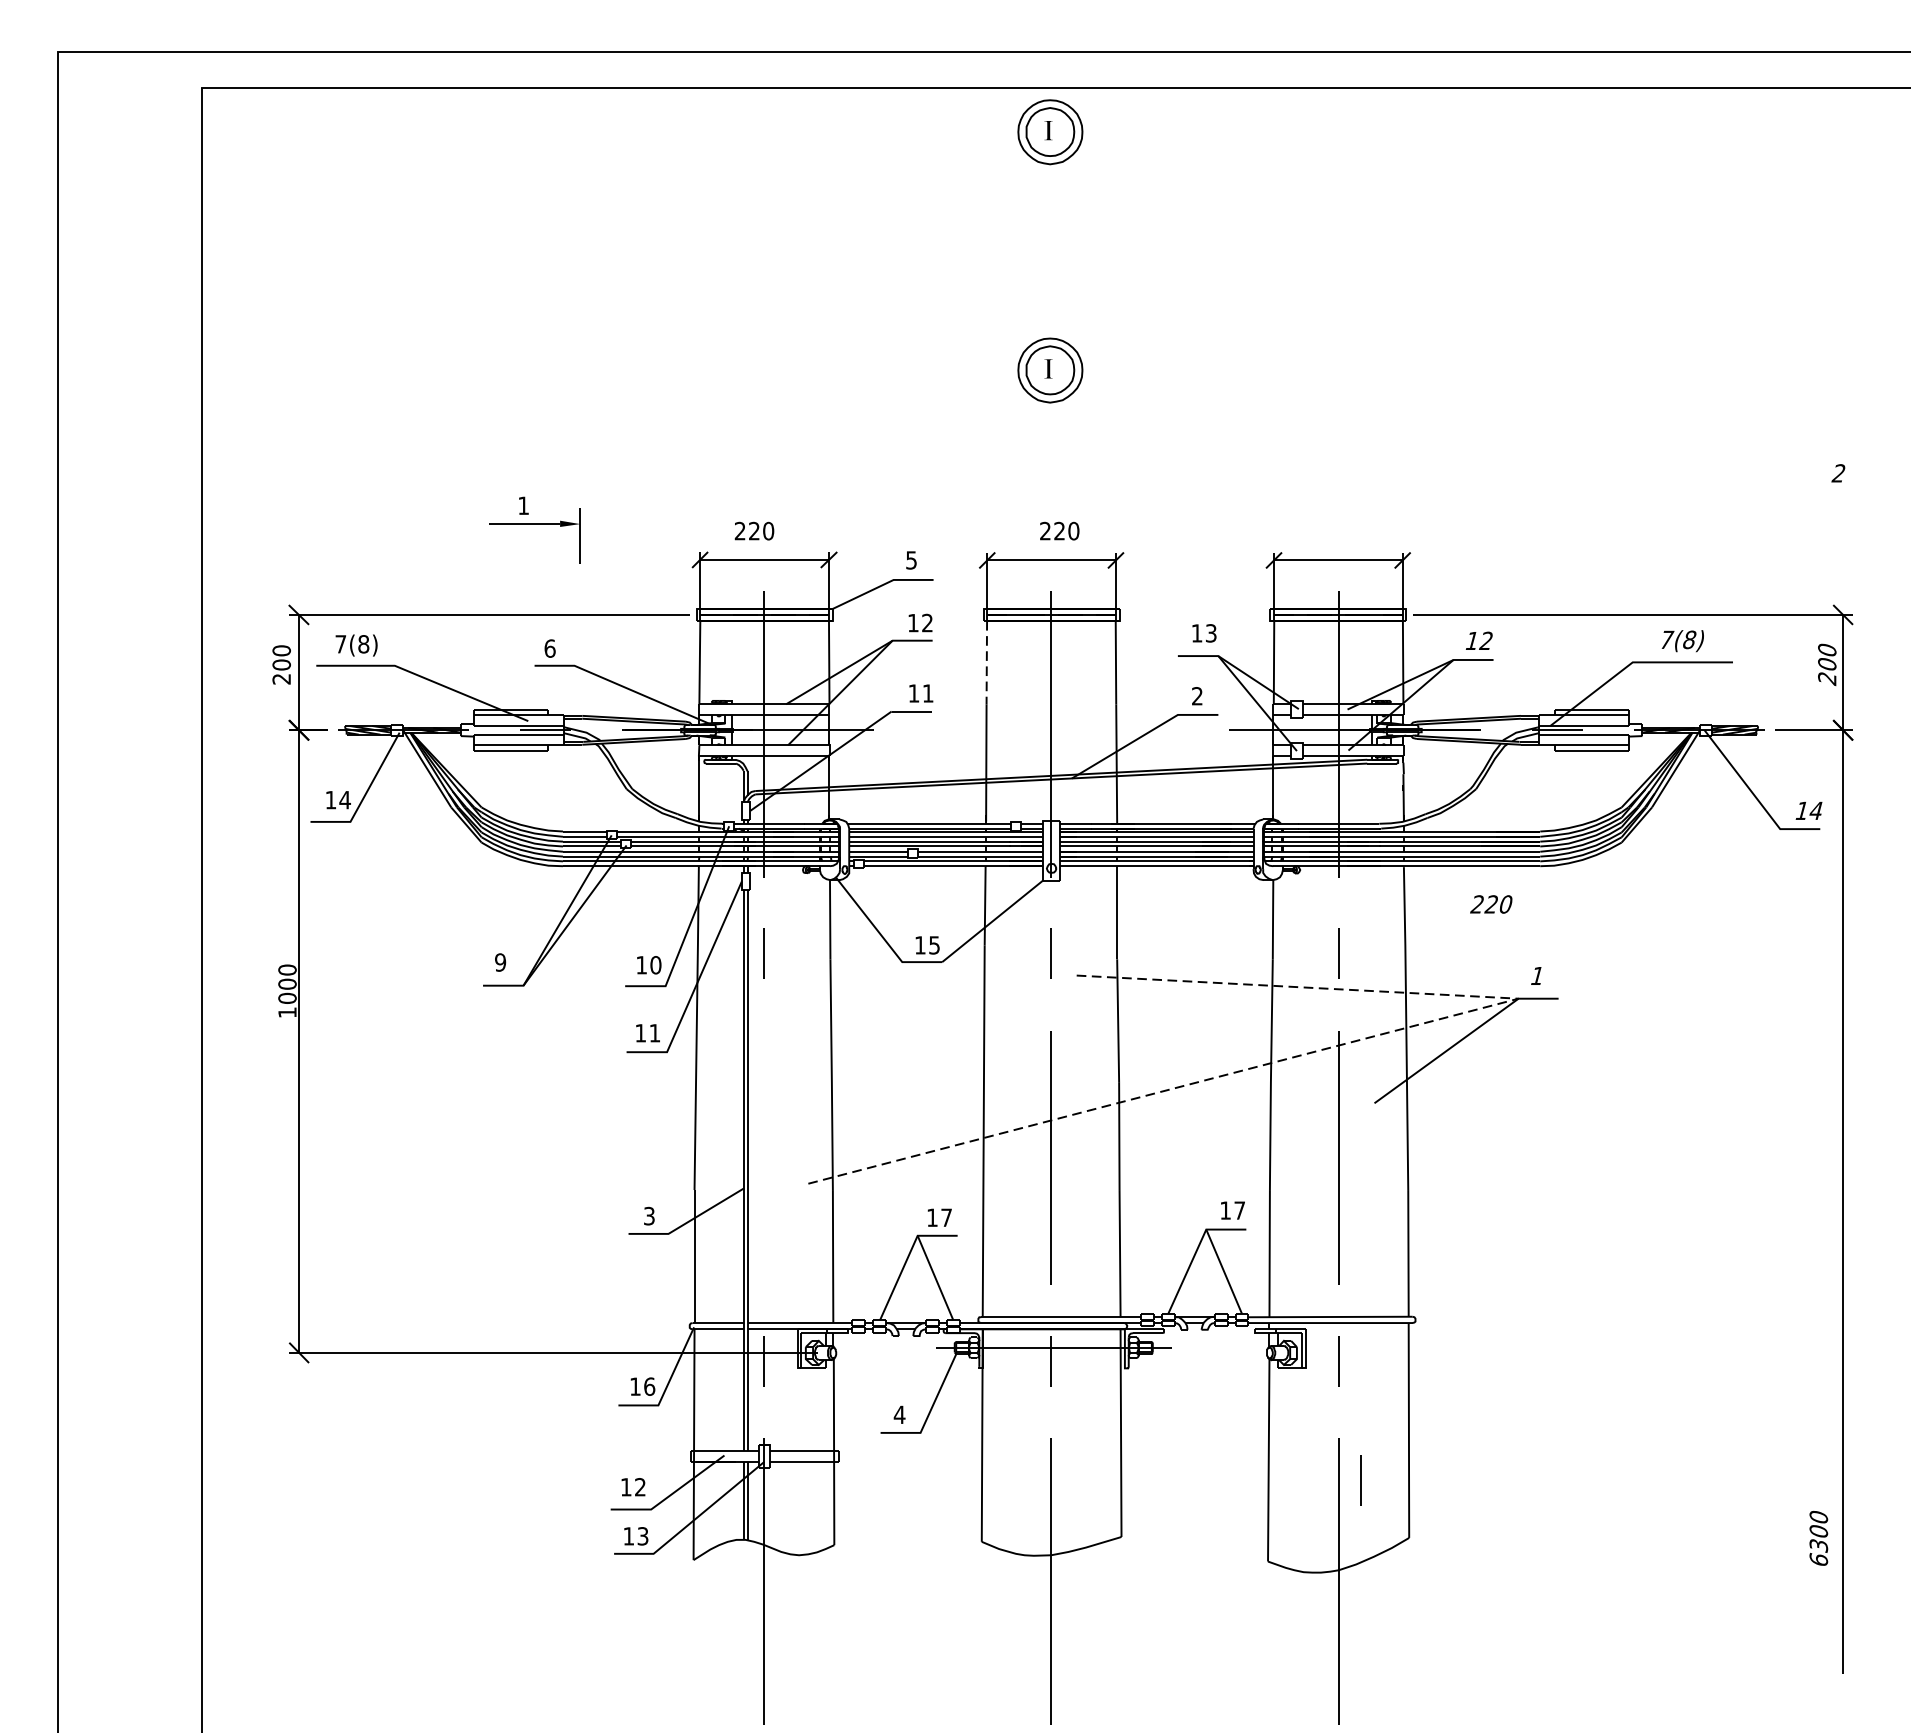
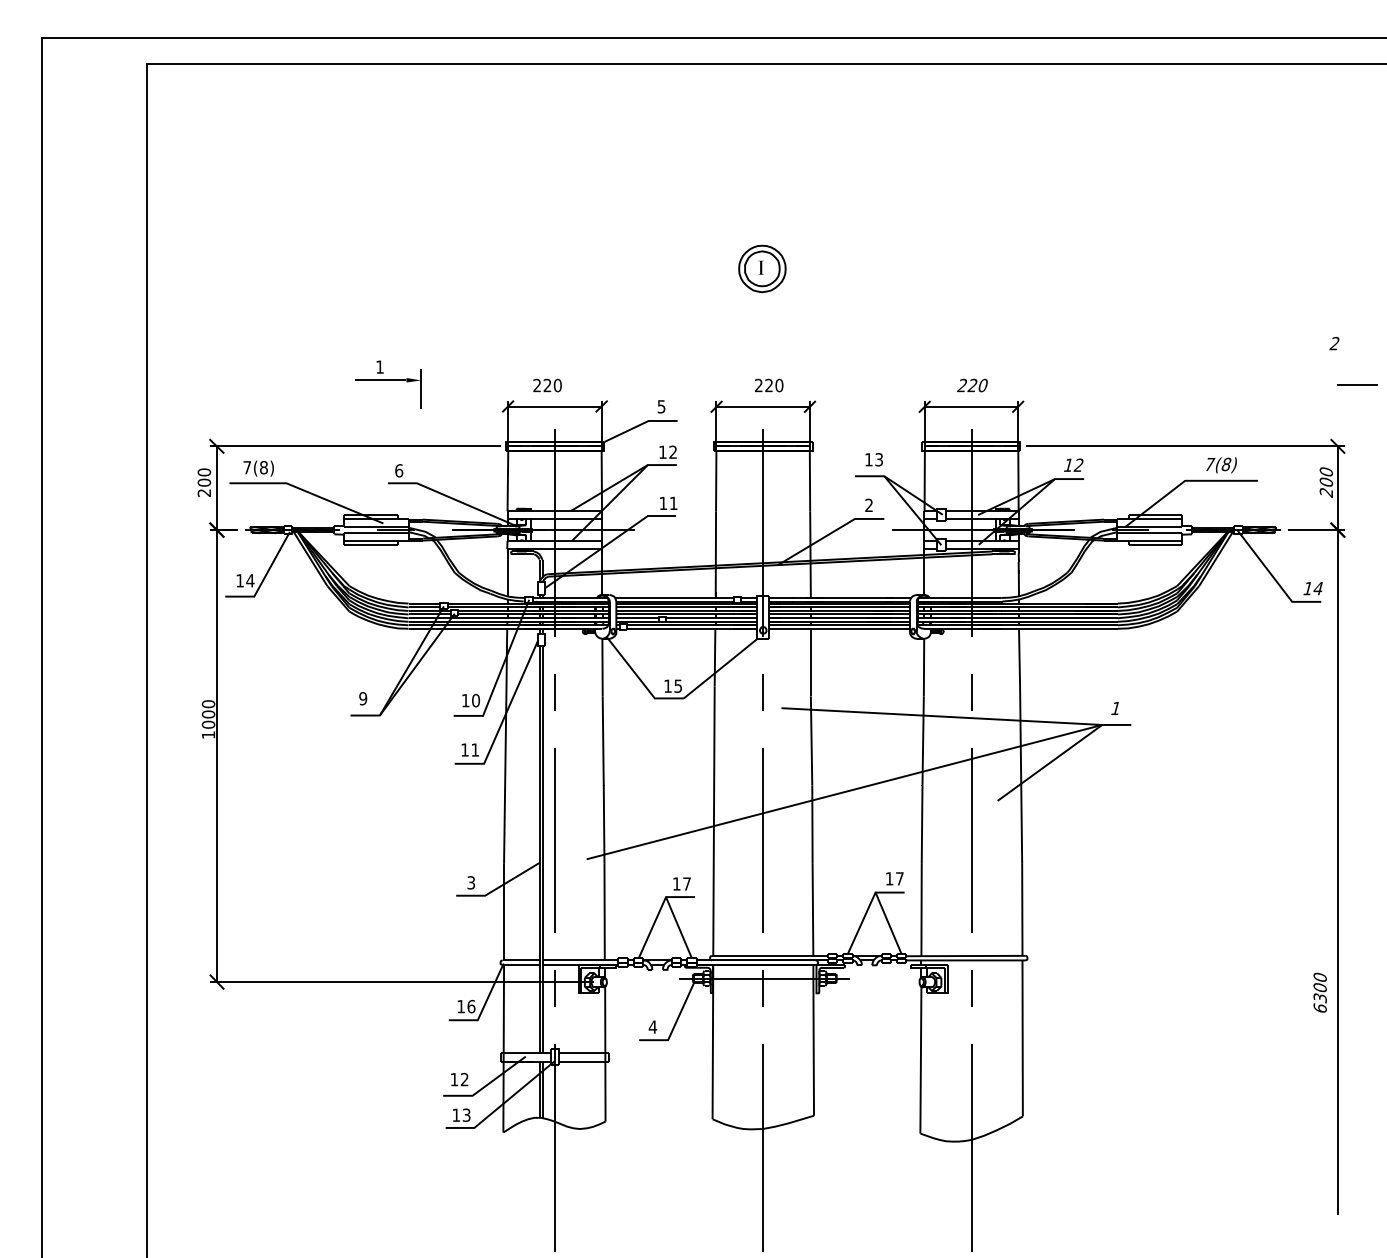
part: (1050, 131) -> (762, 95), removed
line: (1870, 529) -> (1357, 384), added
line: (987, 663) -> (716, 481), dashed -> solid
text: (1491, 904) -> (972, 385), moved
line: (1378, 1035) -> (1000, 751), dashed -> solid
line: (764, 1157) -> (554, 840), added
line: (1360, 1480) -> (987, 1074), removed
text: (1817, 1538) -> (1319, 992), moved

